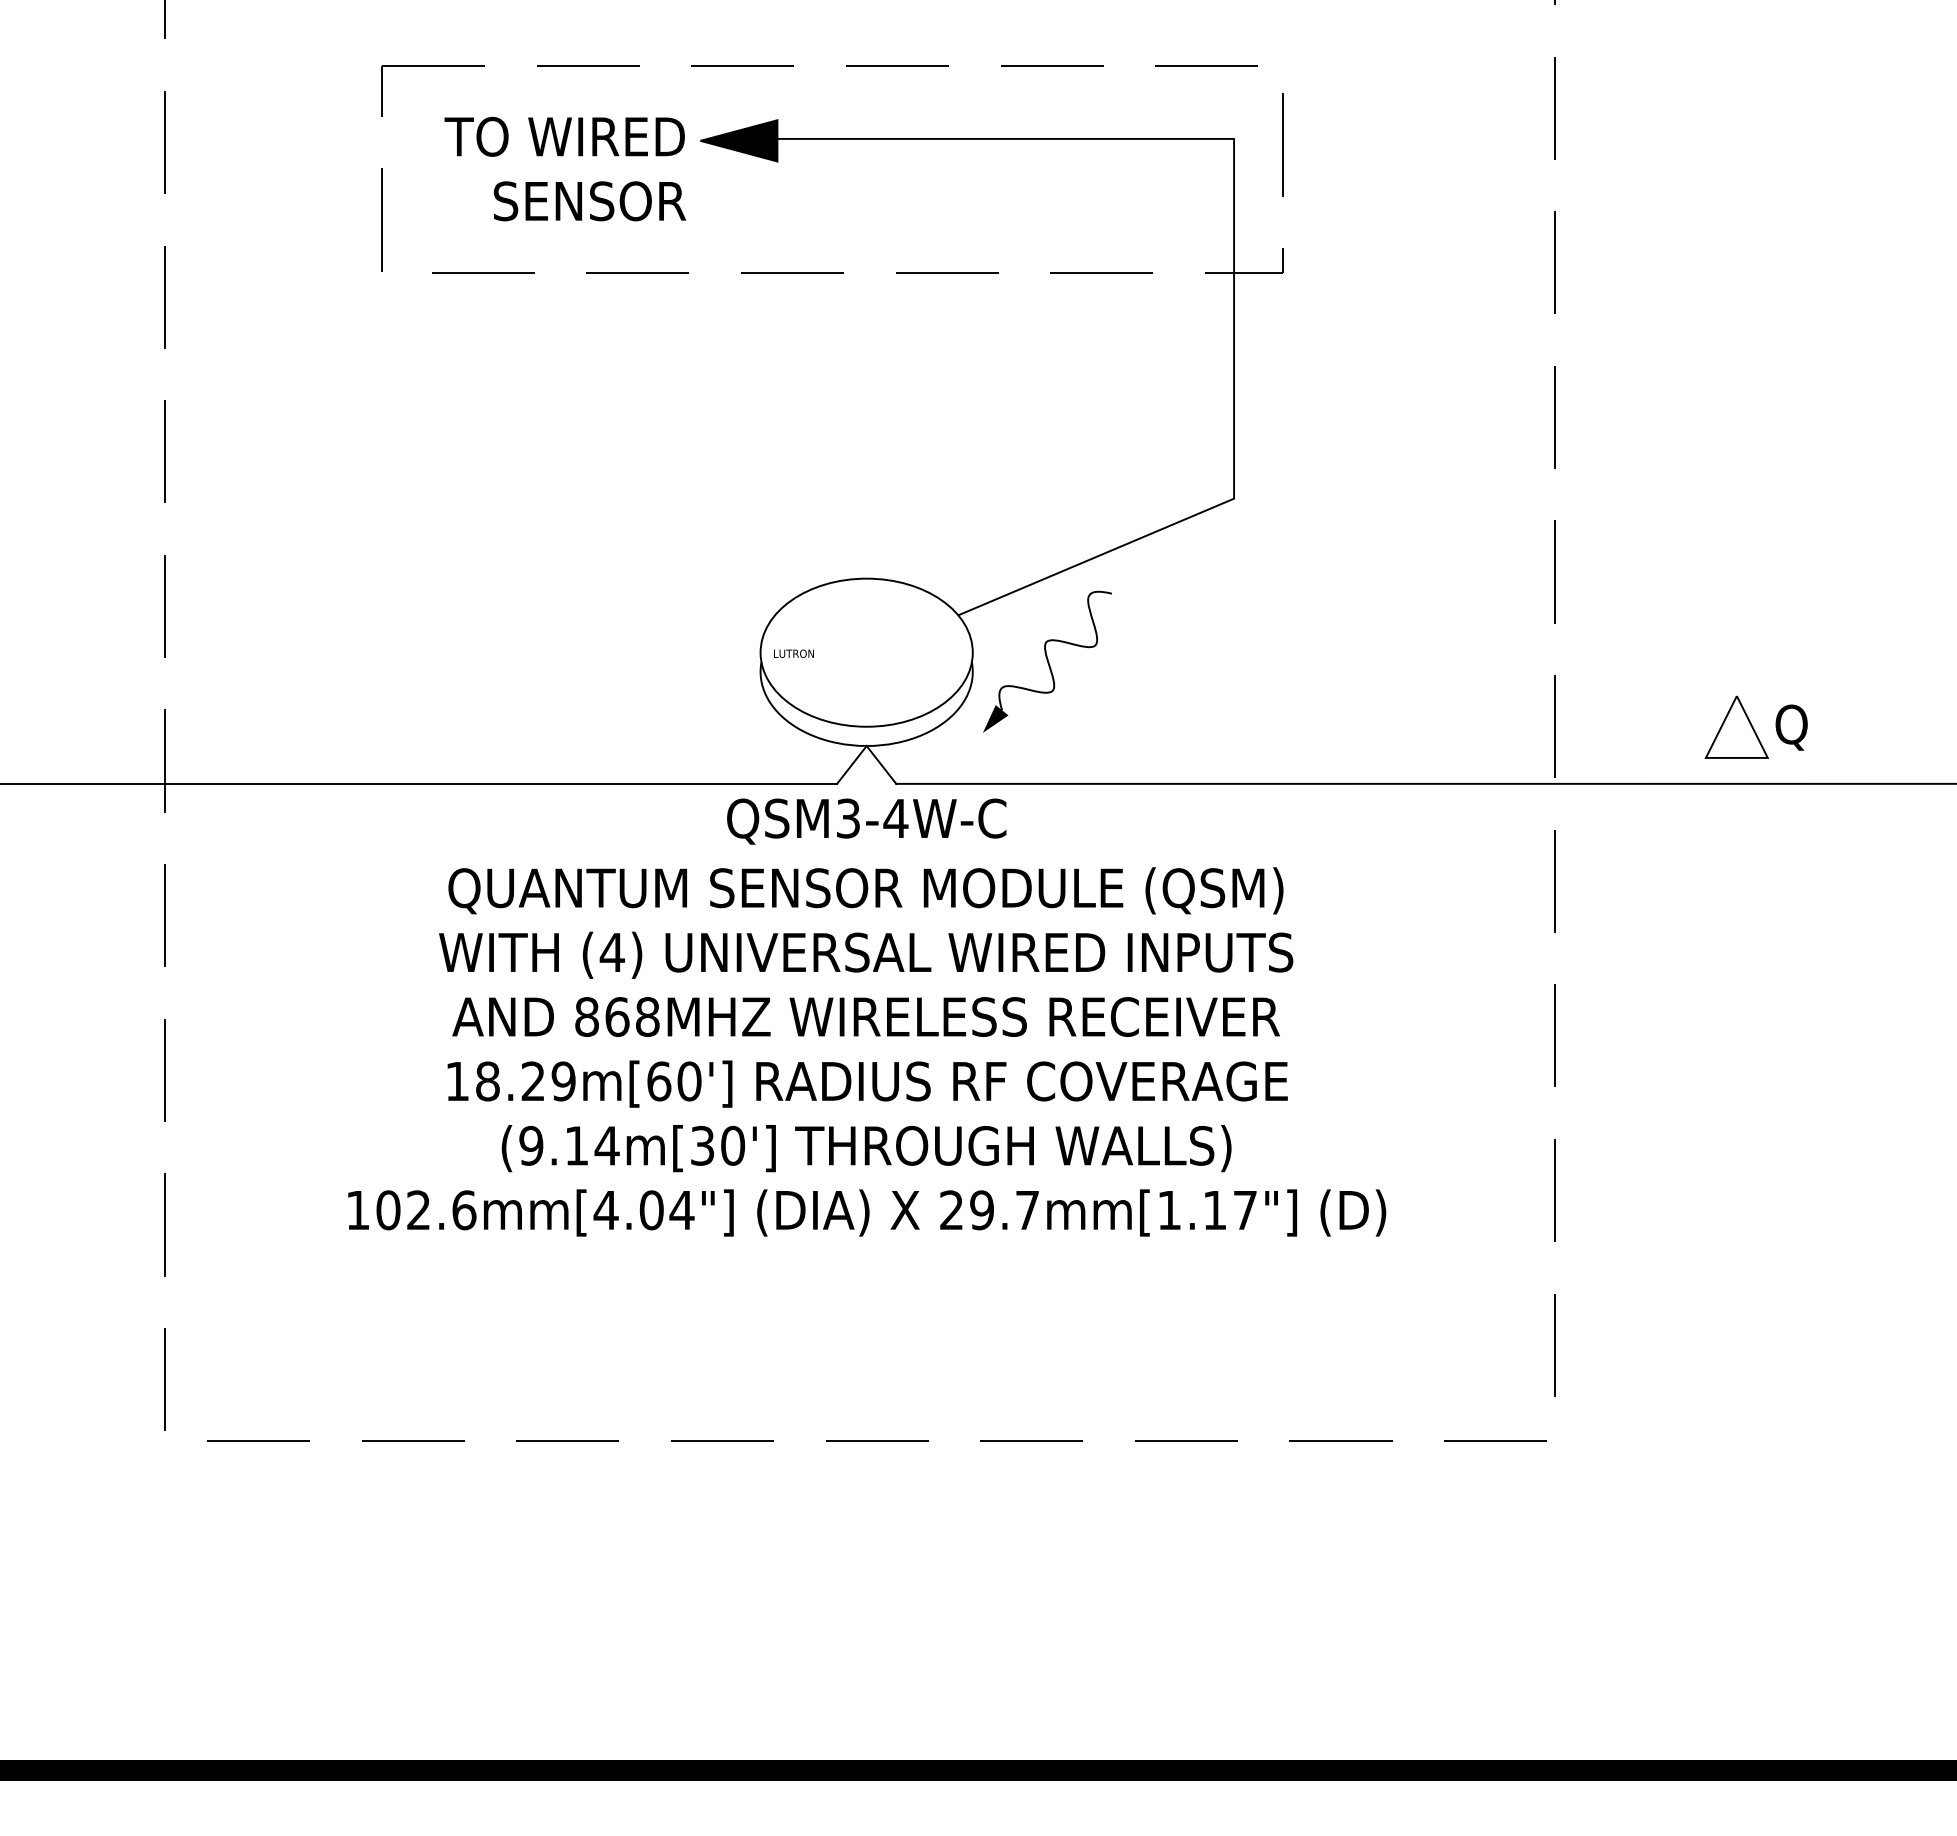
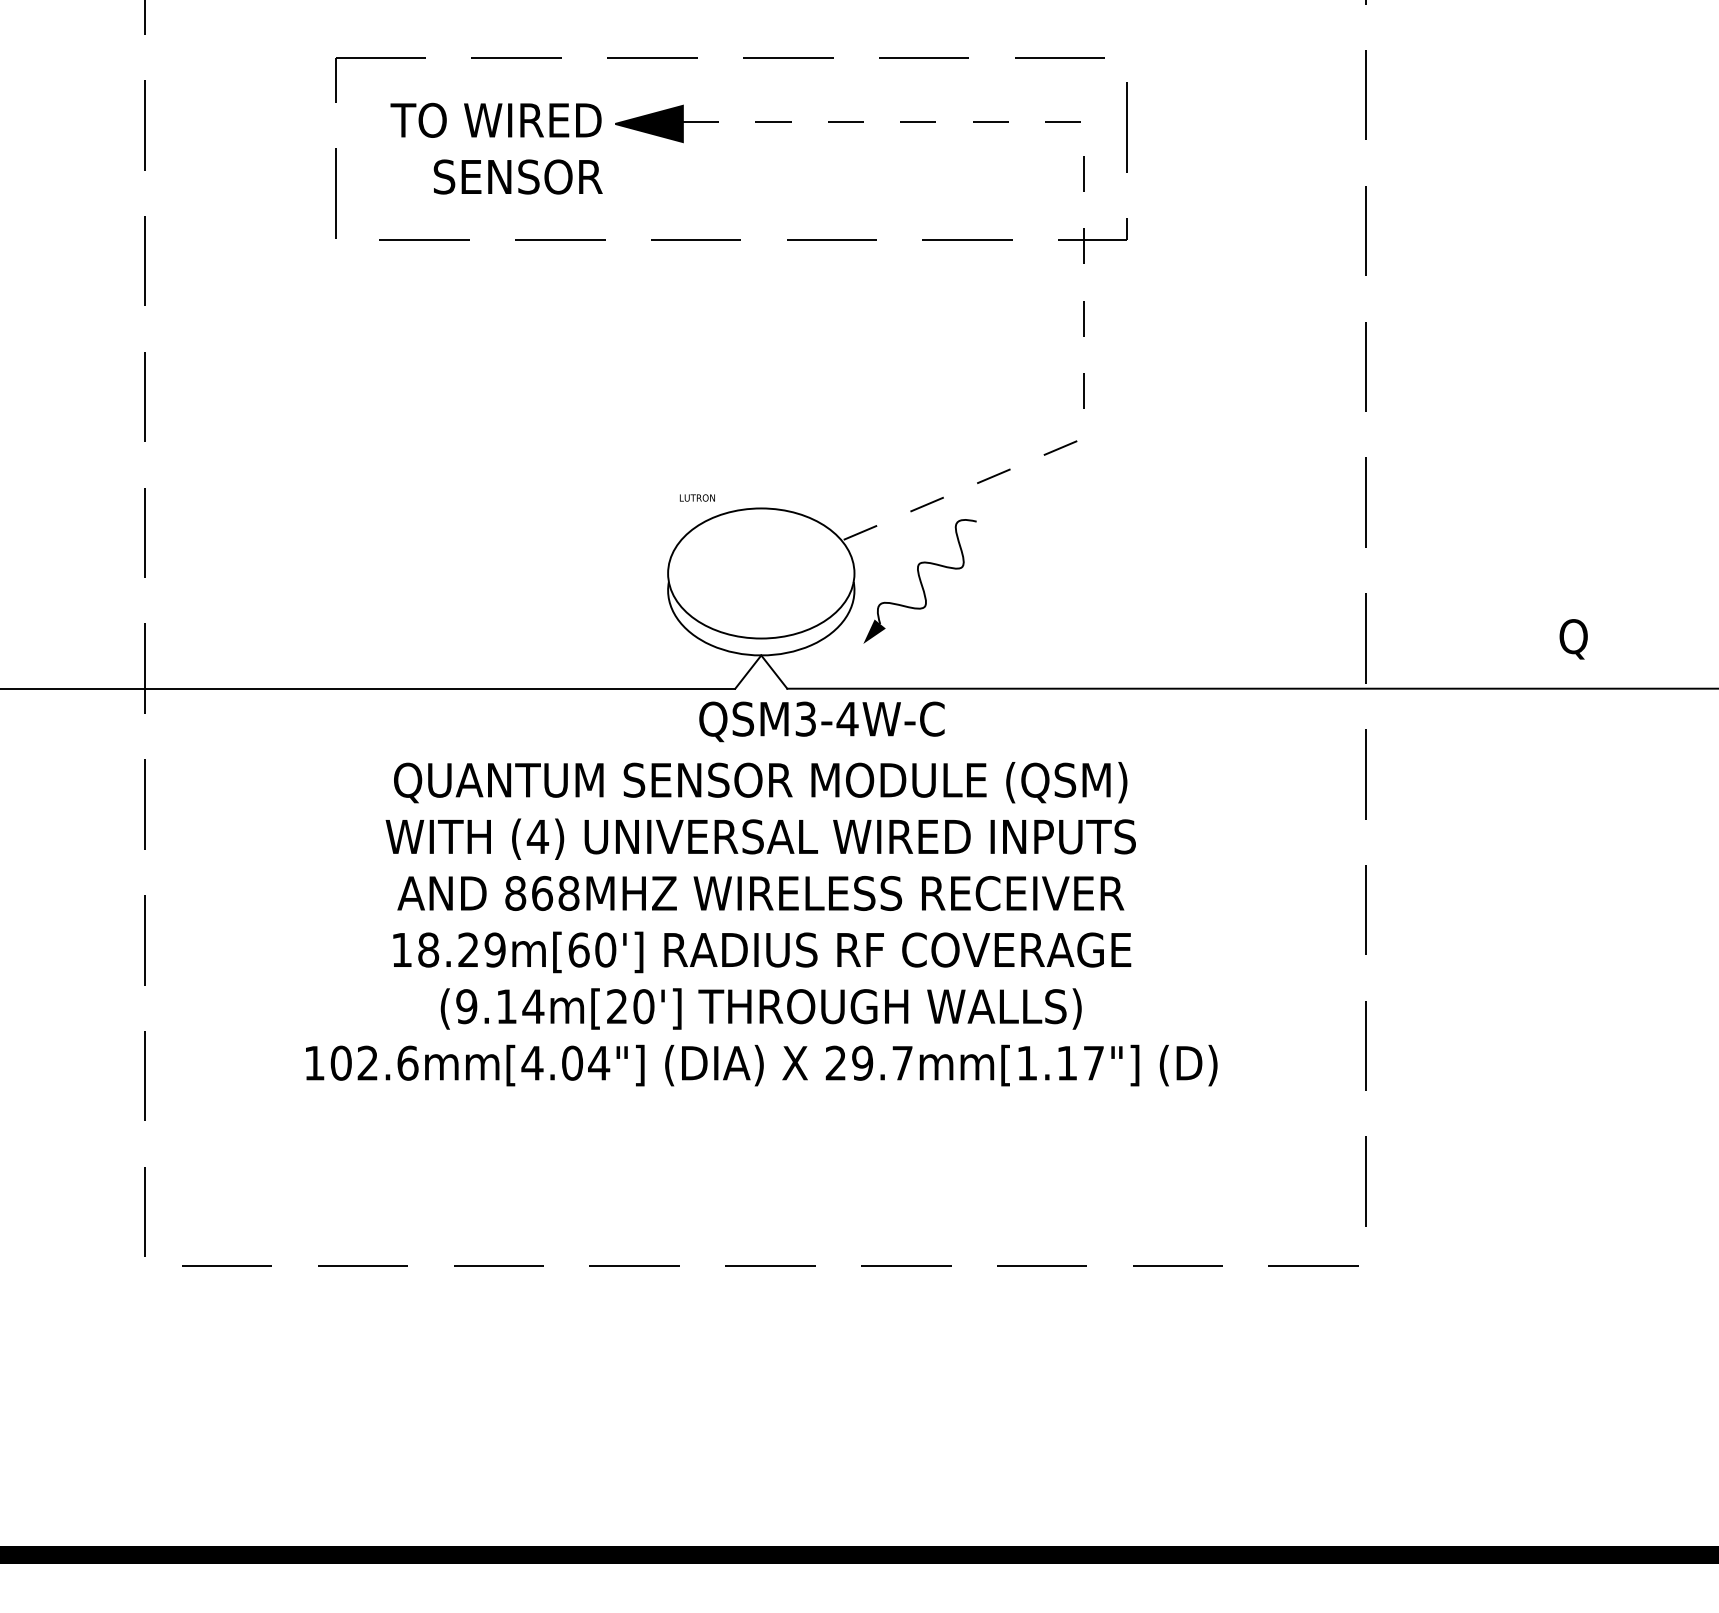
line: (1234, 240) -> (1084, 211), solid -> dashed
text: (793, 653) -> (697, 497), moved
part: (1736, 726) -> (1525, 638), removed
text: (866, 821) -> (821, 721), moved
text: (702, 1145) -> (617, 1006), (9.14m[30'] -> (9.14m[20']

